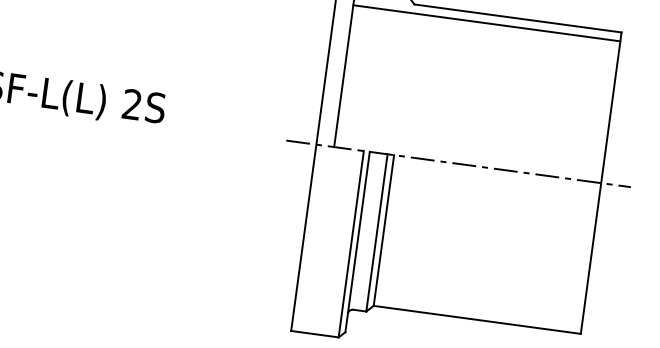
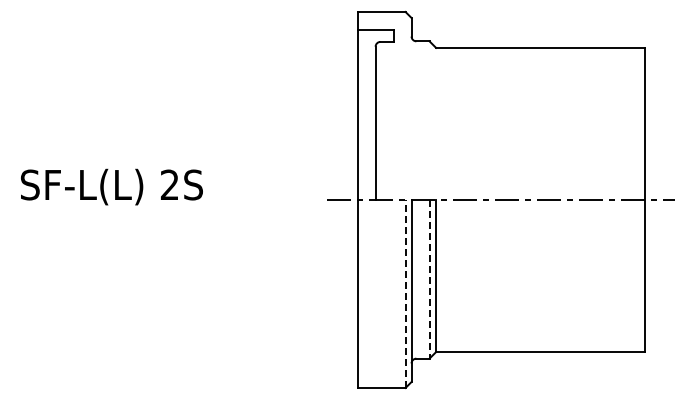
line: (487, 22) -> (510, 56), removed
line: (376, 233) -> (429, 279), solid -> dashed
line: (351, 243) -> (405, 293), solid -> dashed

